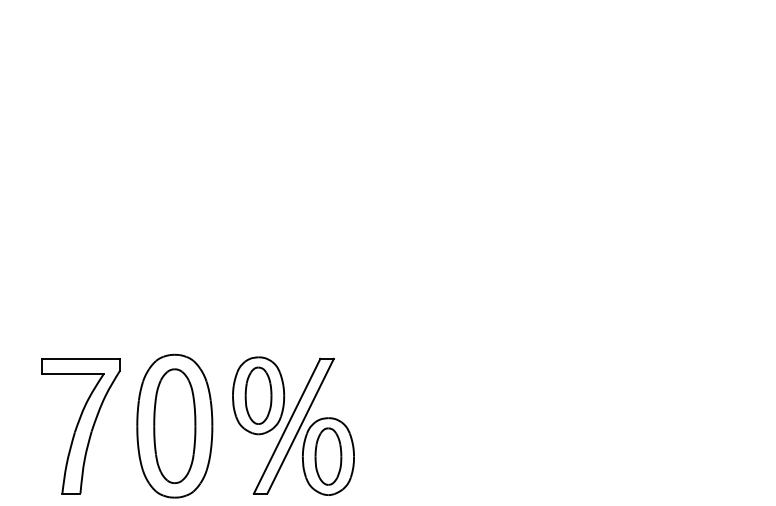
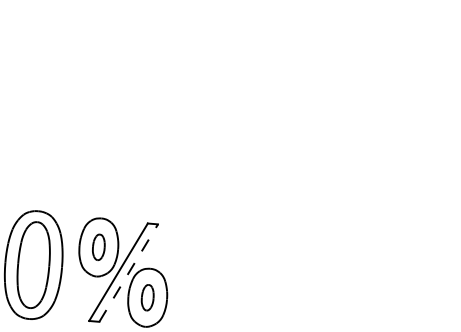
part: (258, 395) -> (98, 247), size x0.6
line: (300, 425) -> (128, 272), solid -> dashed
part: (328, 456) -> (147, 297), size x0.6

